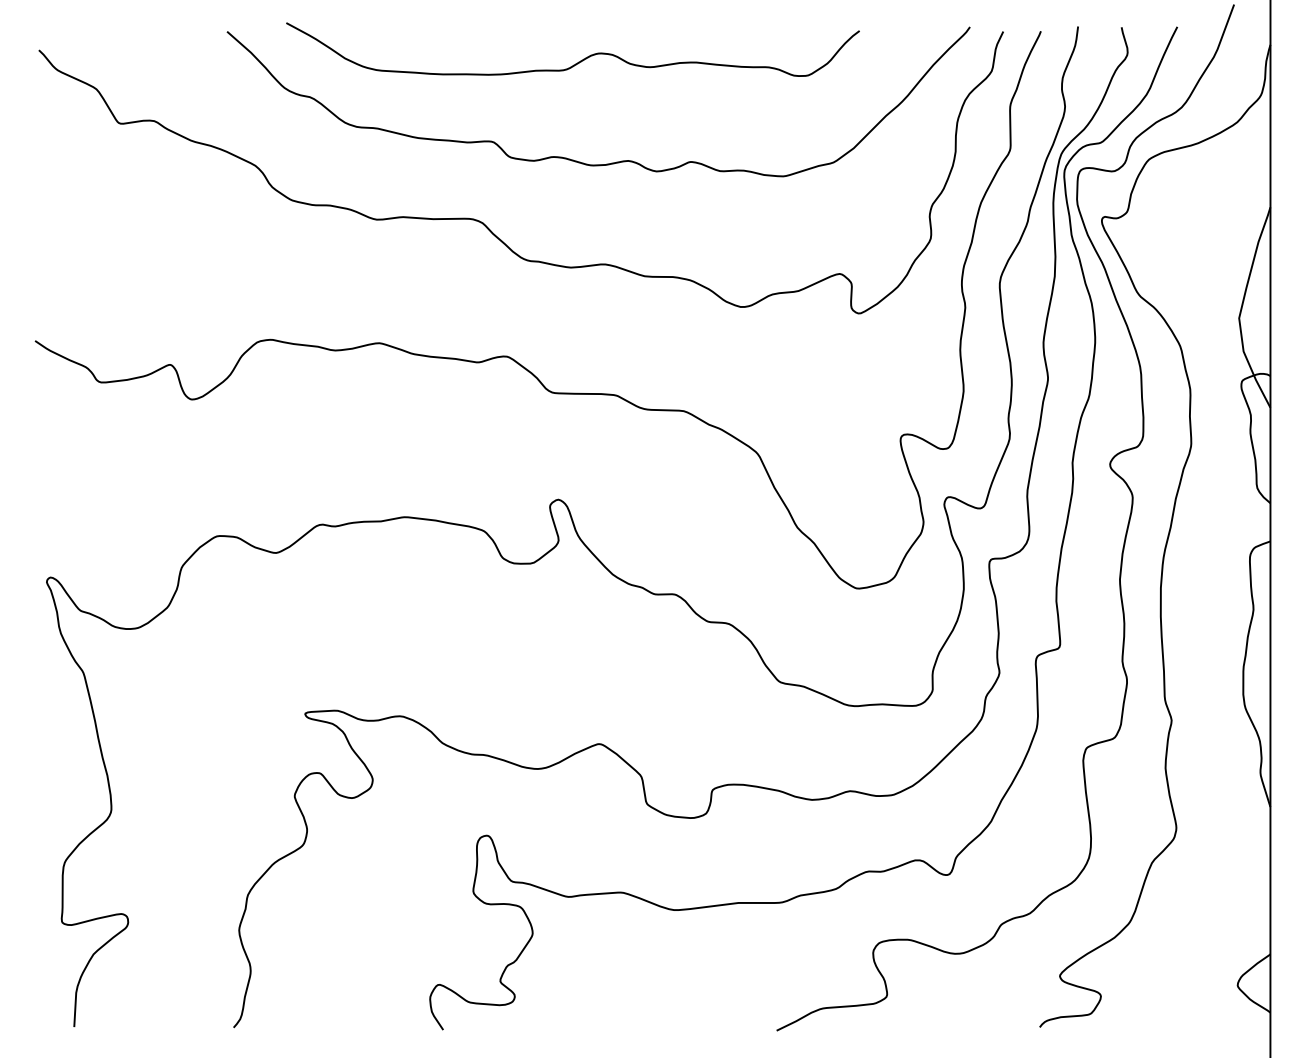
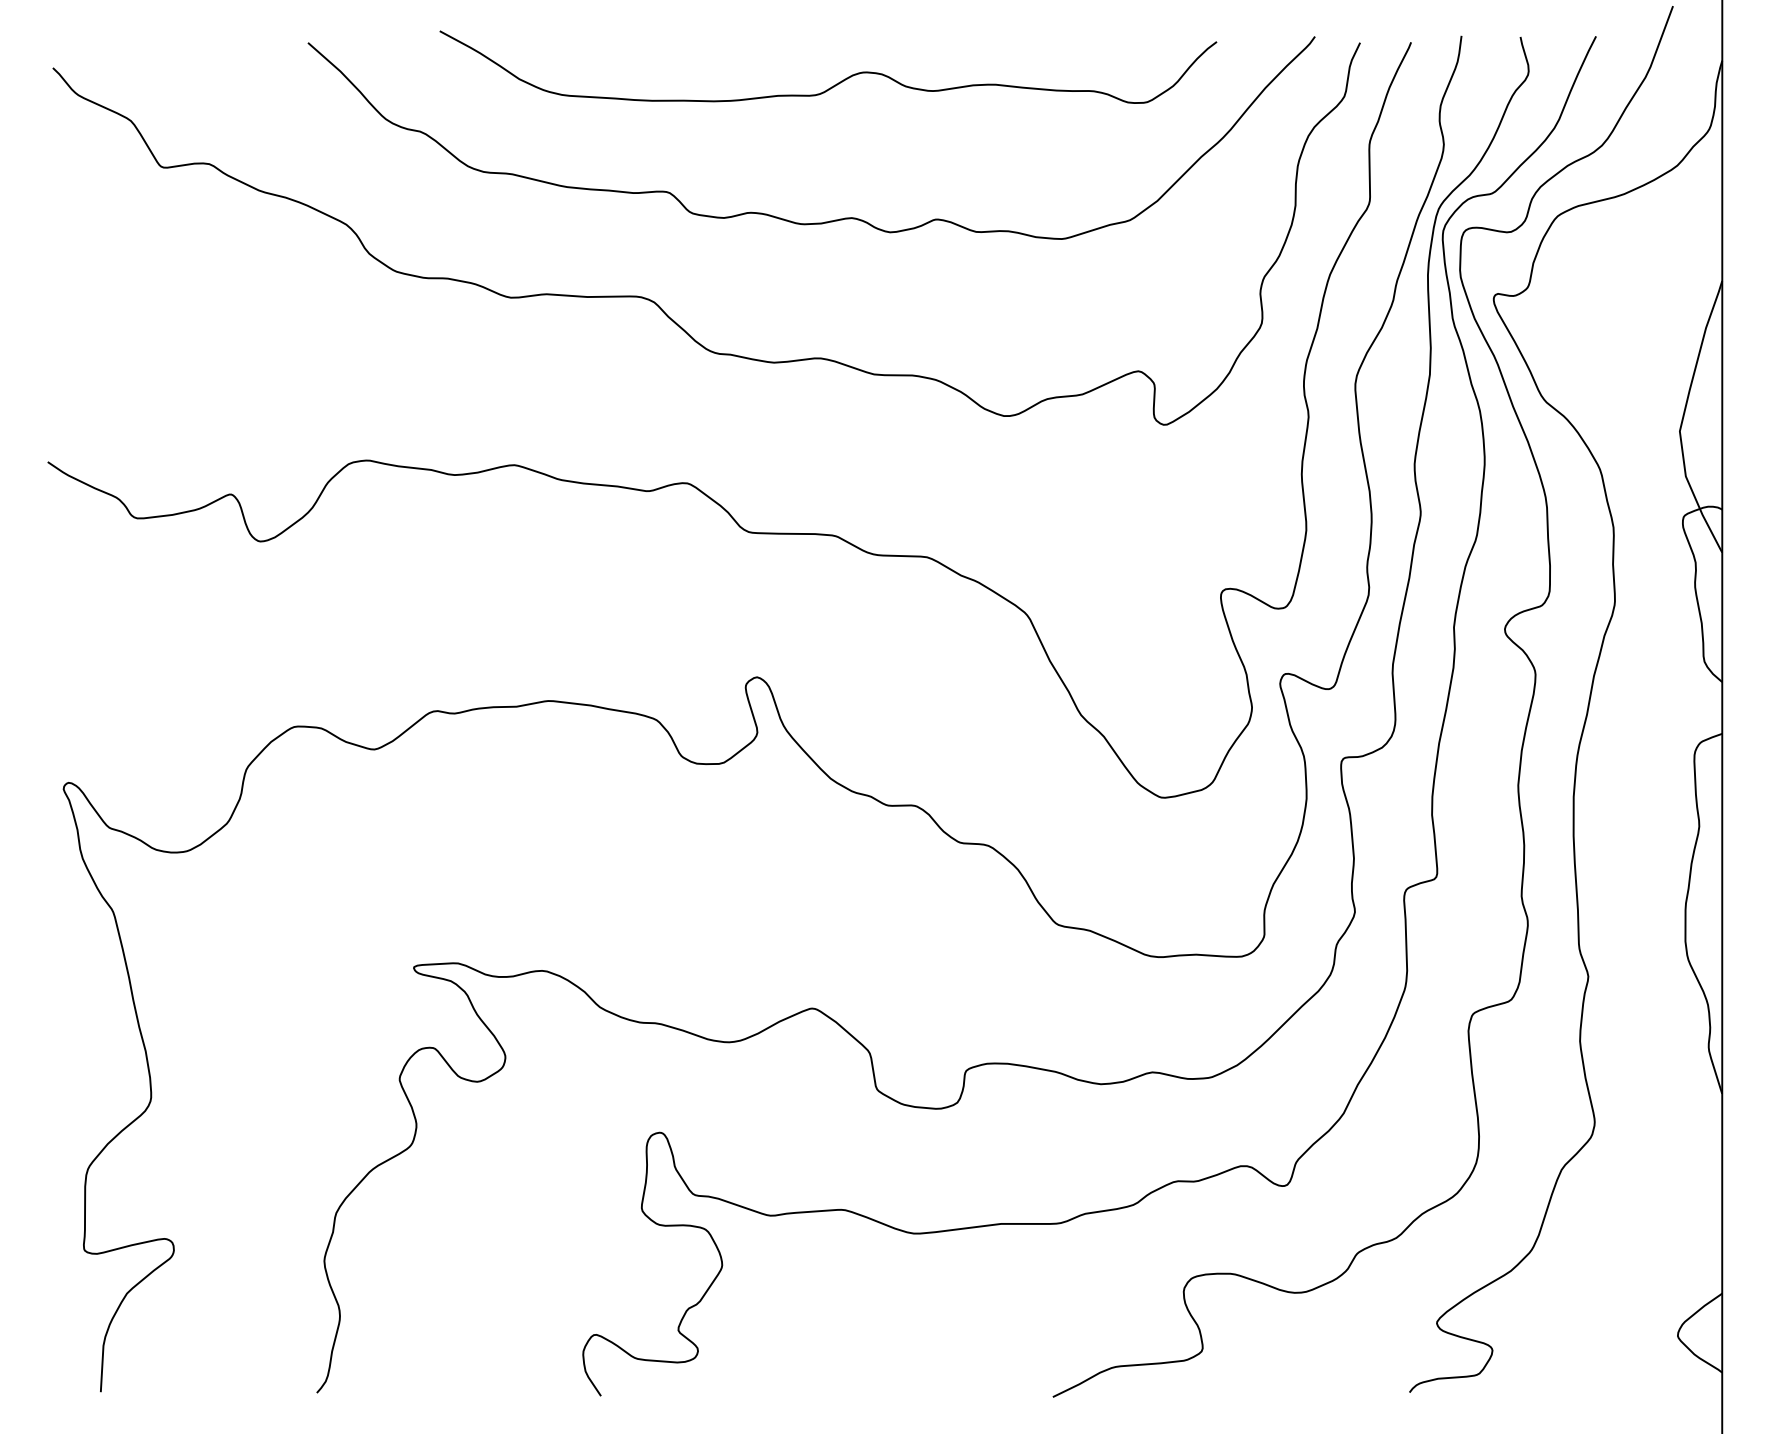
curve: (578, 61) -> (835, 83), moved

